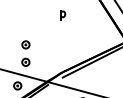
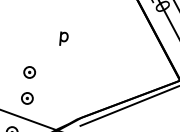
part: (63, 15) -> (64, 38), moved

